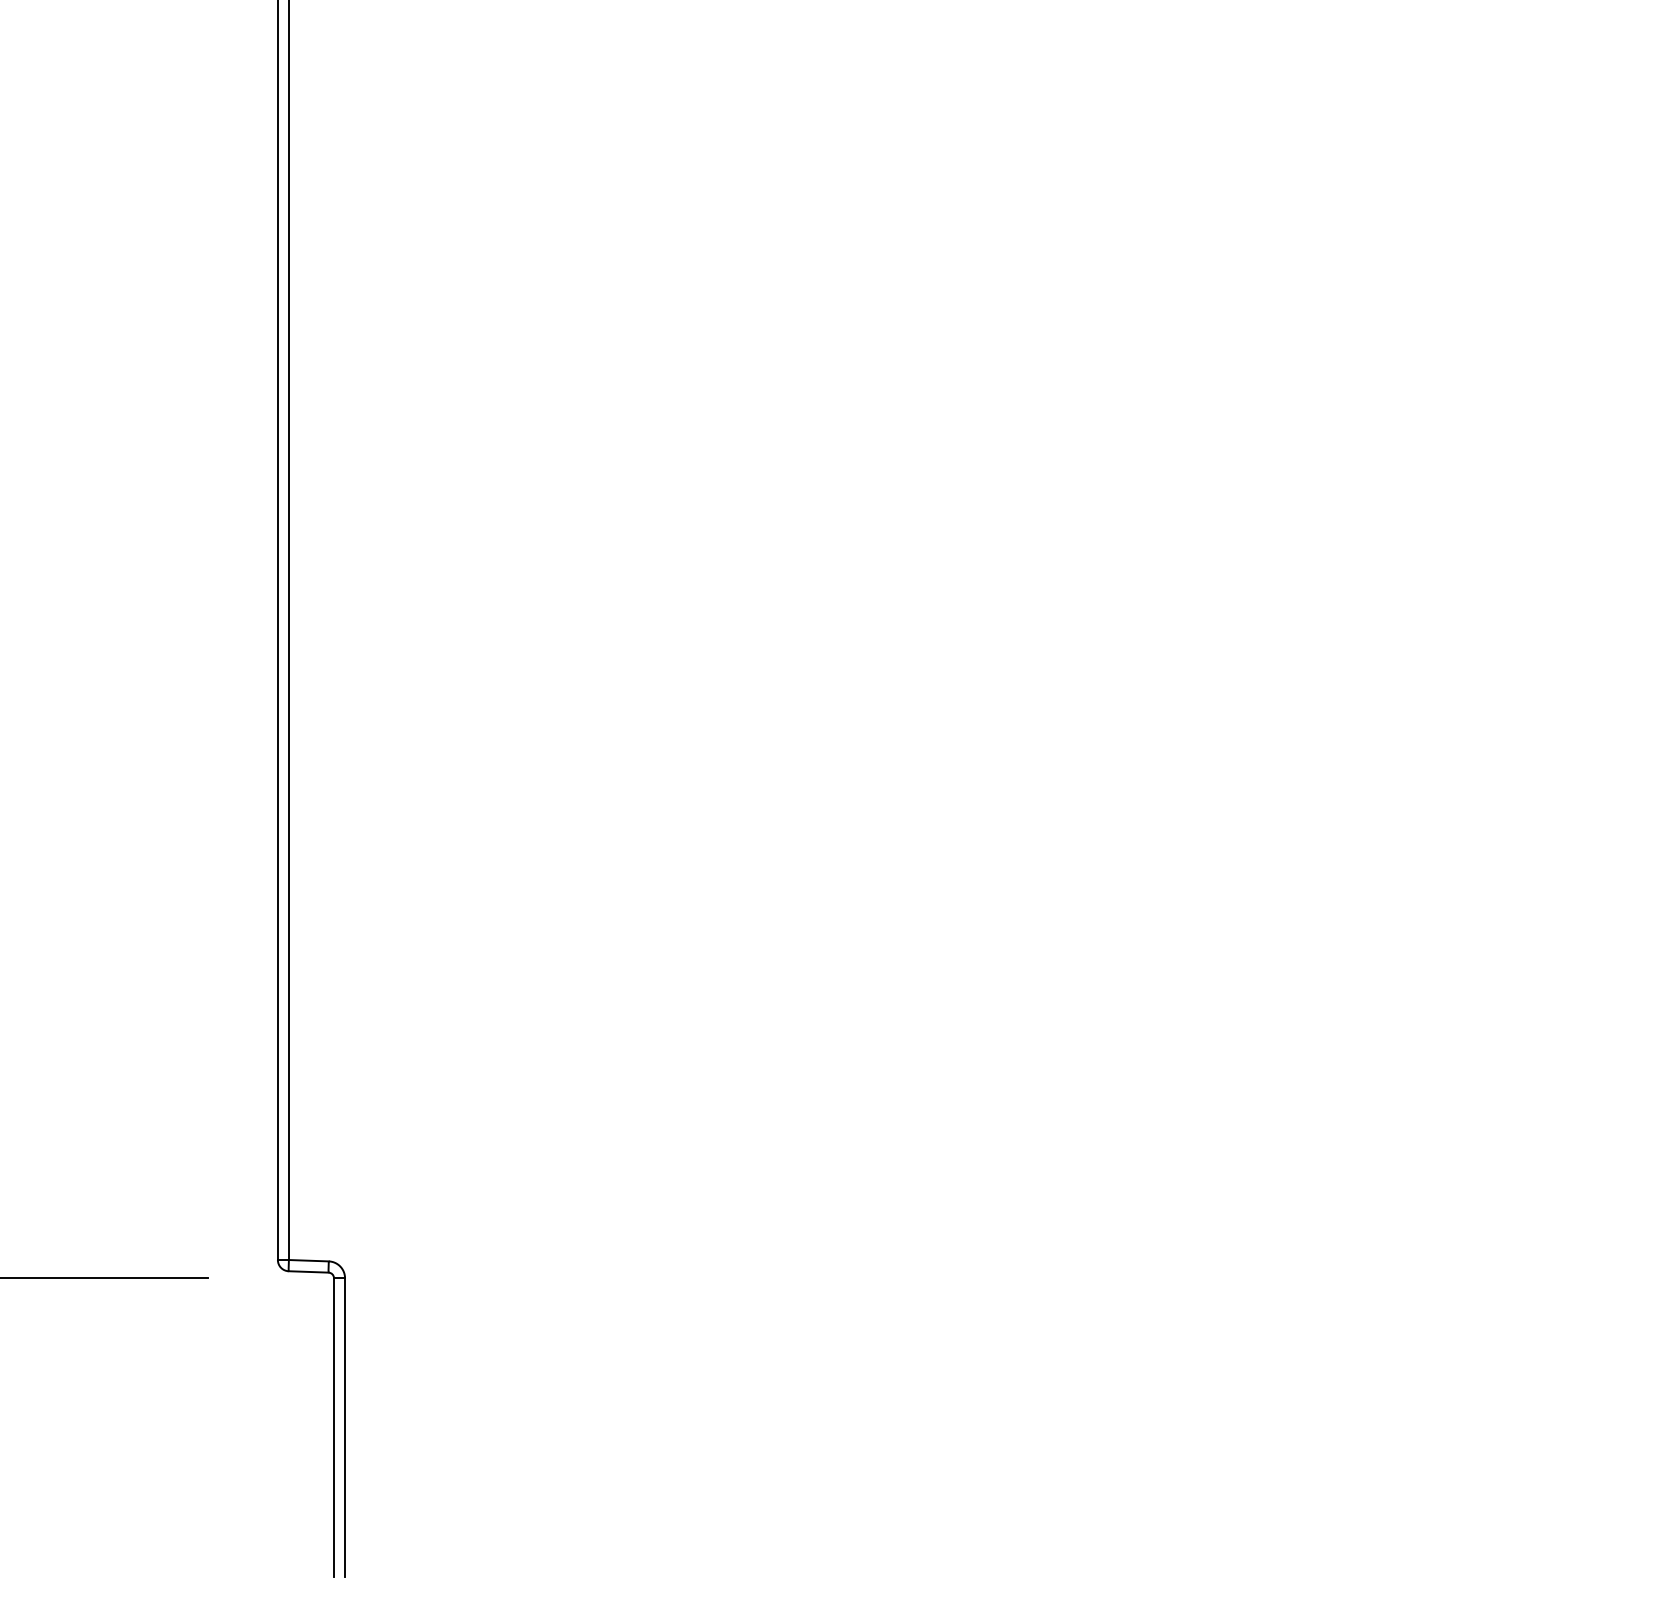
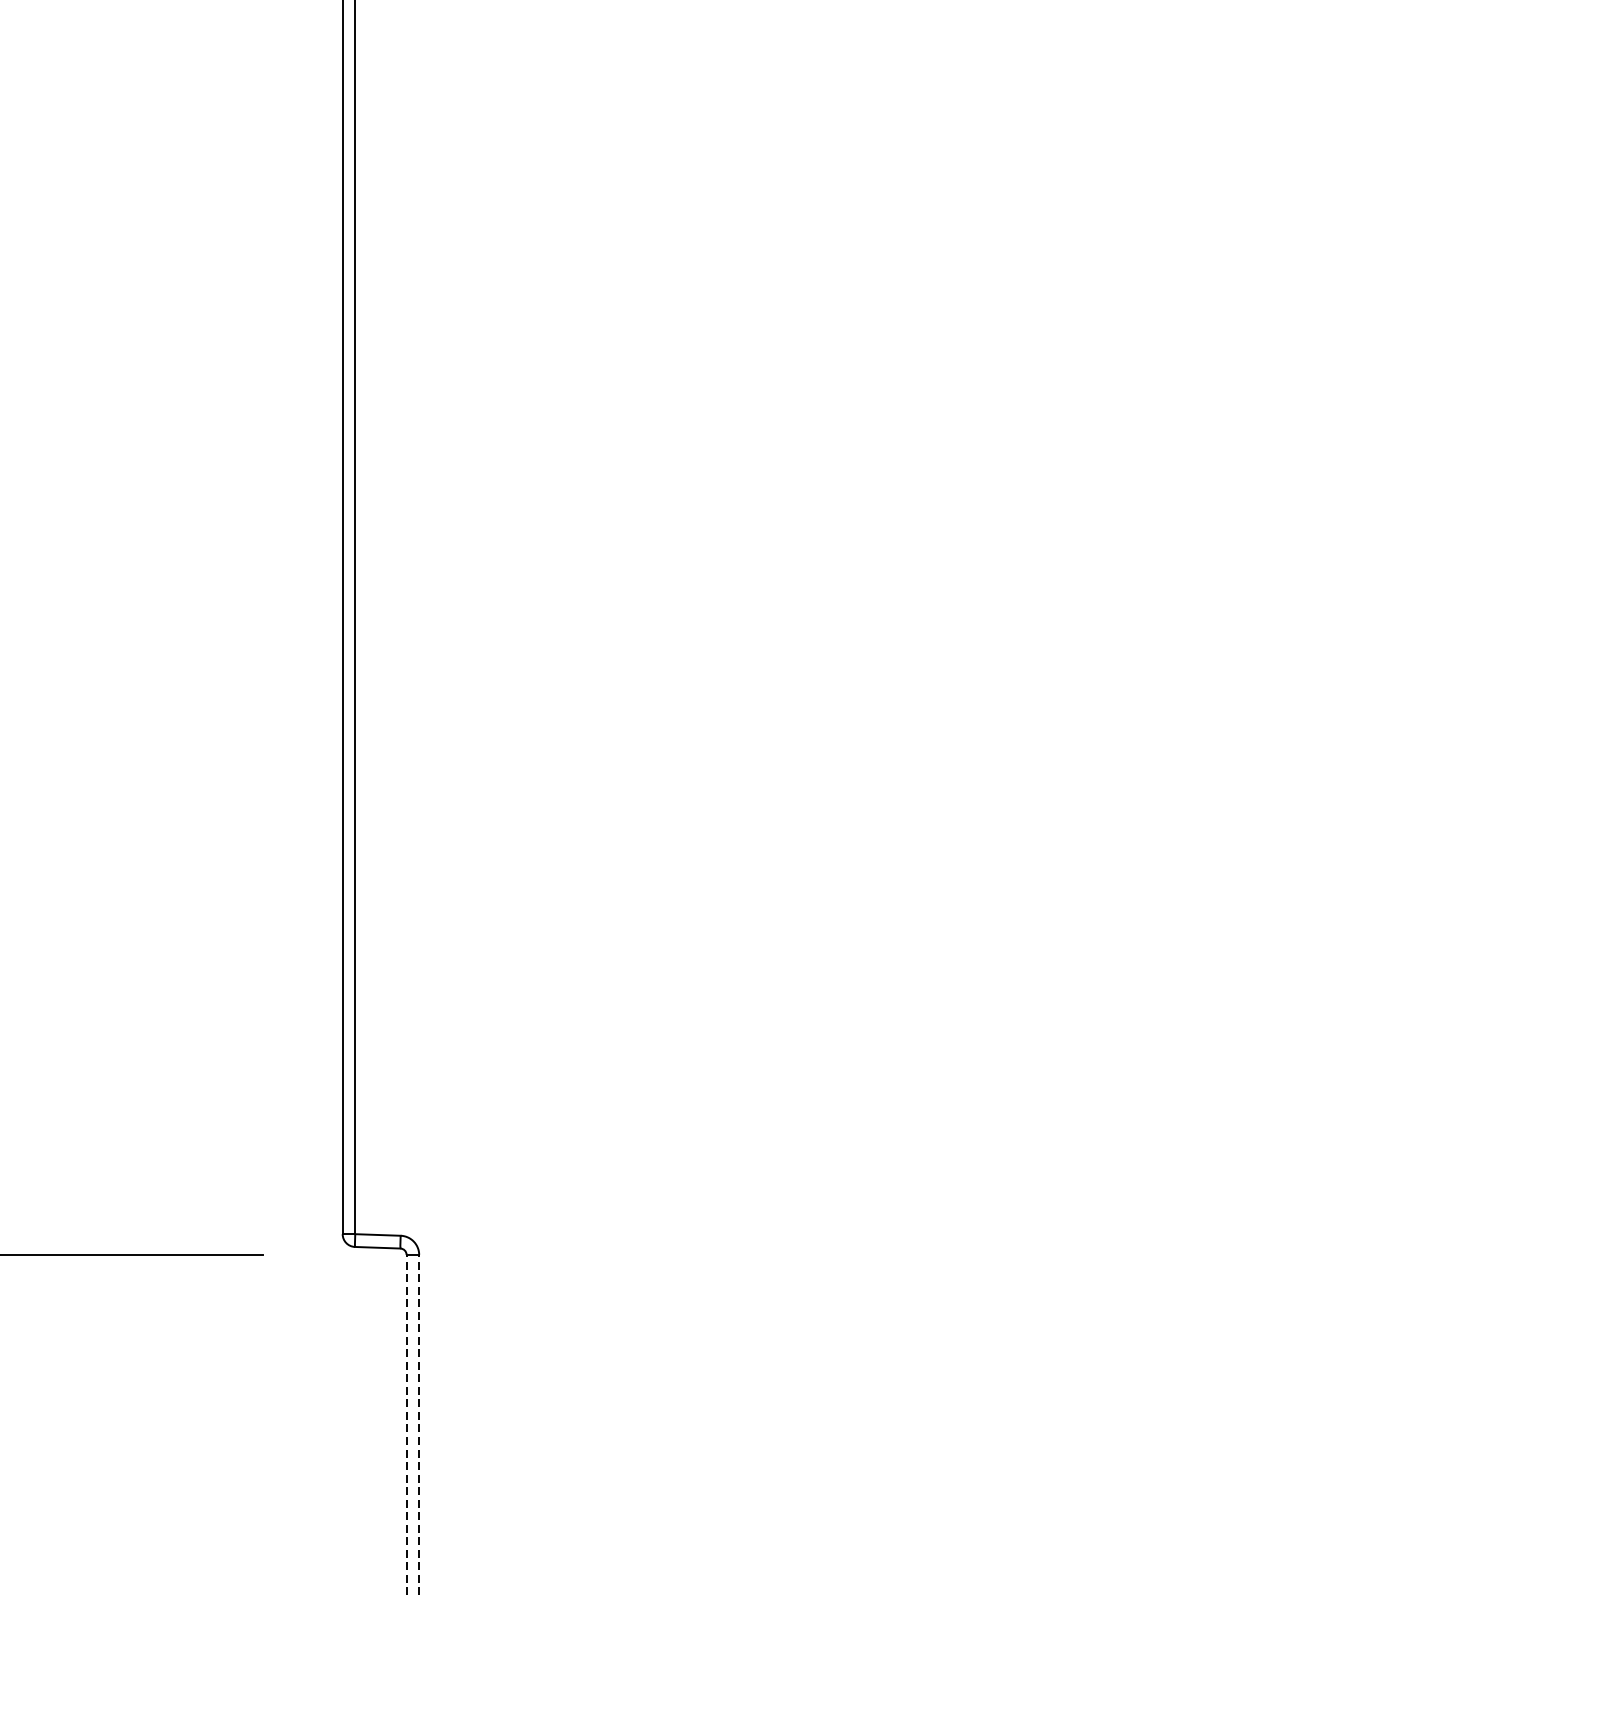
line: (334, 1427) -> (407, 1424), solid -> dashed
line: (345, 1427) -> (419, 1424), solid -> dashed

